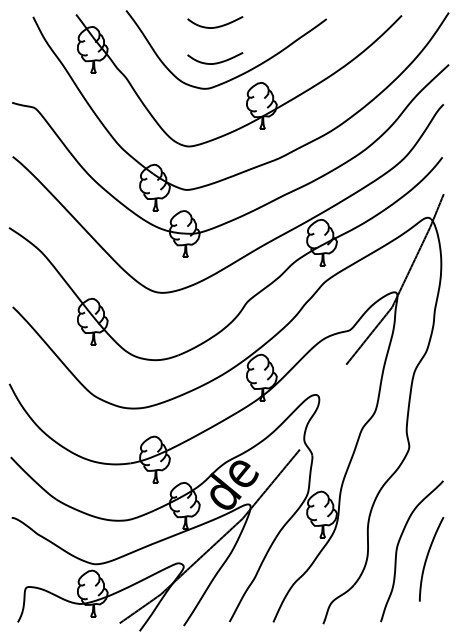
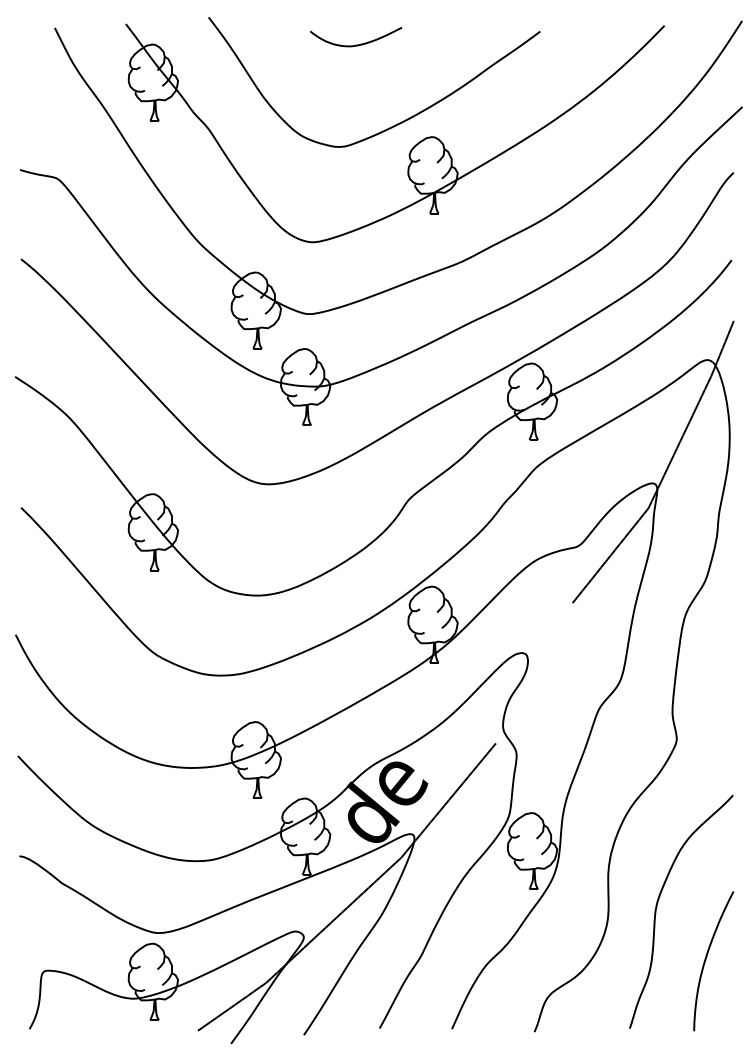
curve: (215, 62) -> (356, 103), removed
curve: (427, 559) -> (706, 961), moved

